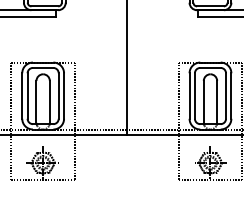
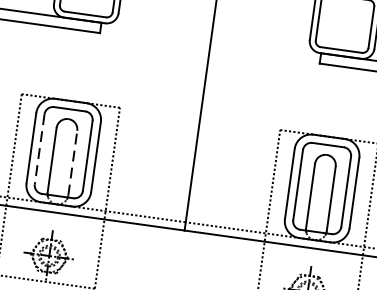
line: (27, 96) -> (39, 150), solid -> dashed
line: (49, 101) -> (72, 162), solid -> dashed

